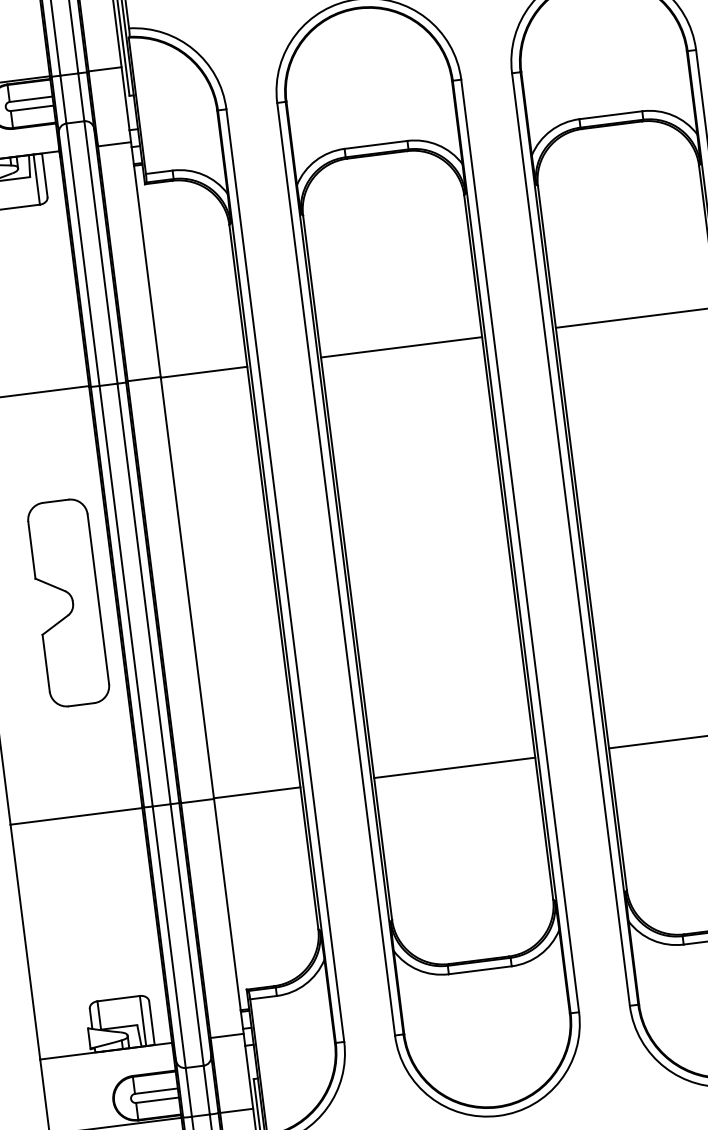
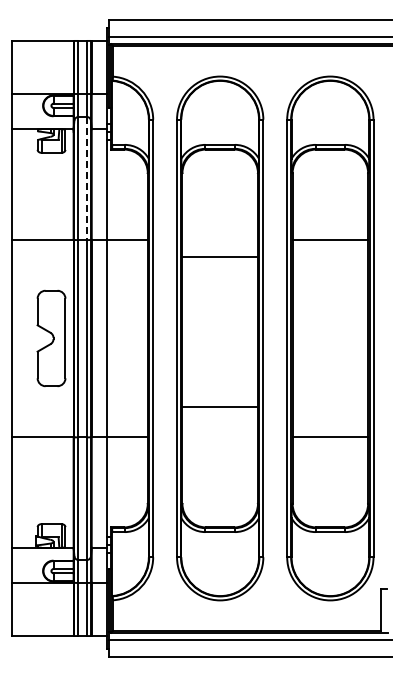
line: (100, 252) -> (86, 178), solid -> dashed
line: (400, 346) -> (219, 256), moved
line: (453, 768) -> (219, 407), moved

